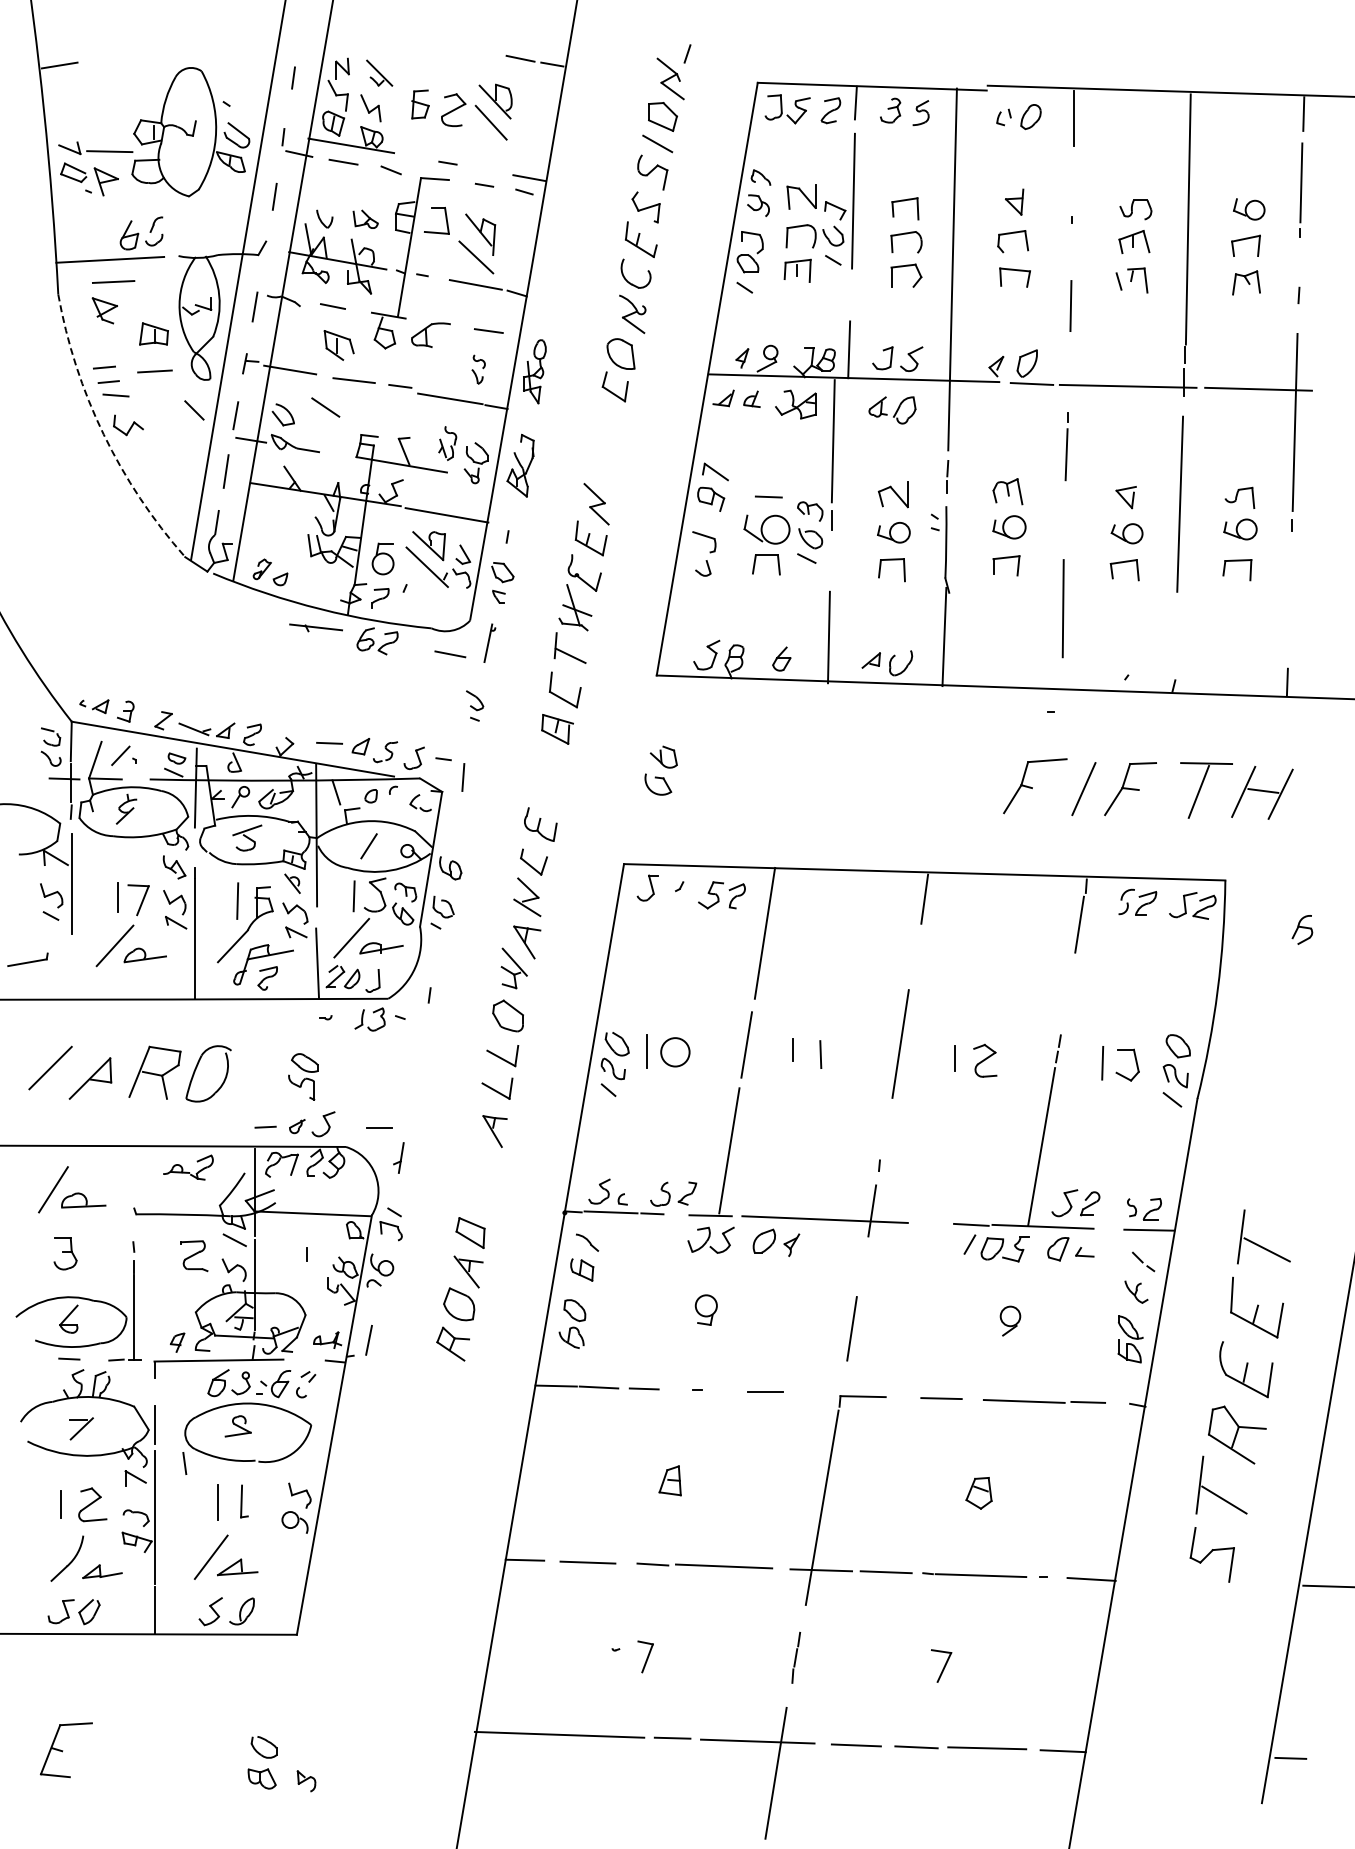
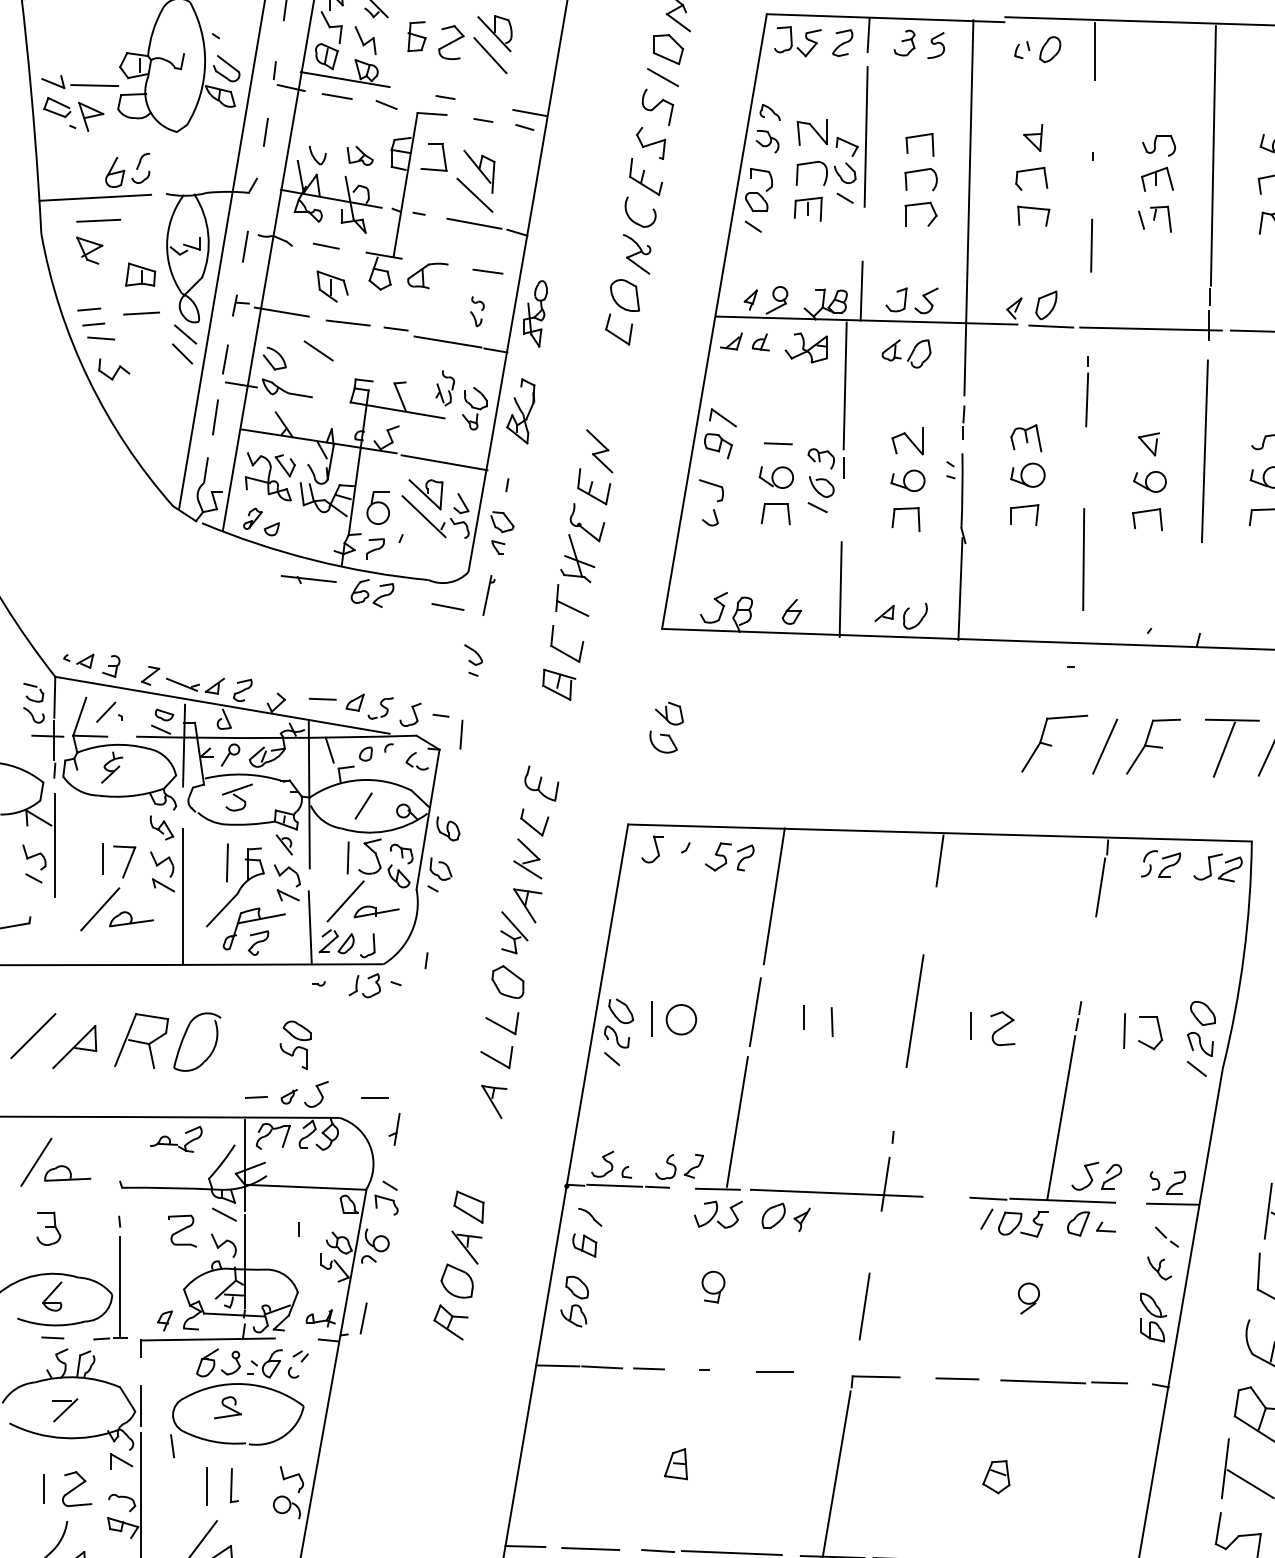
line: (197, 391) -> (185, 334), added
arc: (103, 434) -> (88, 378), dashed -> solid
part: (278, 528) -> (269, 476), added
part: (766, 529) -> (775, 477), size x0.71

